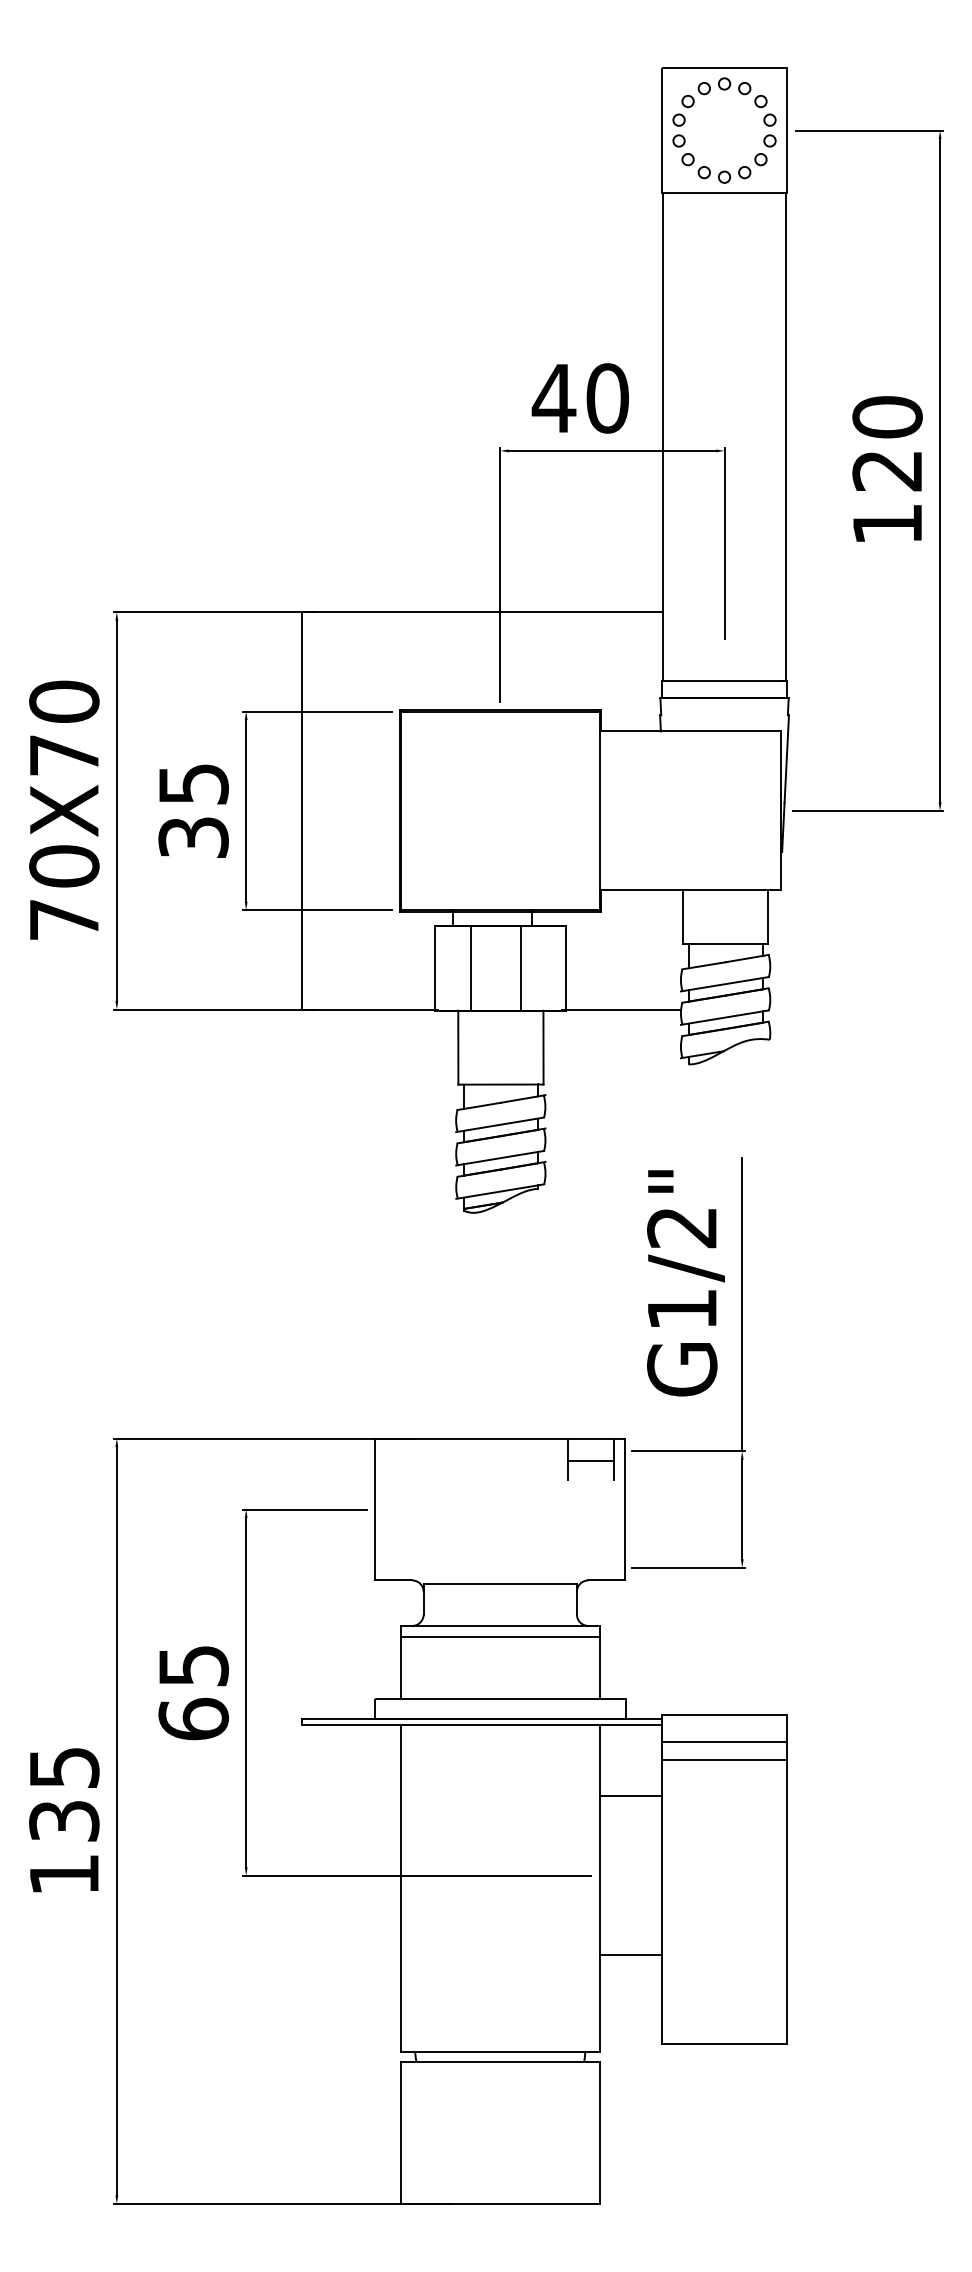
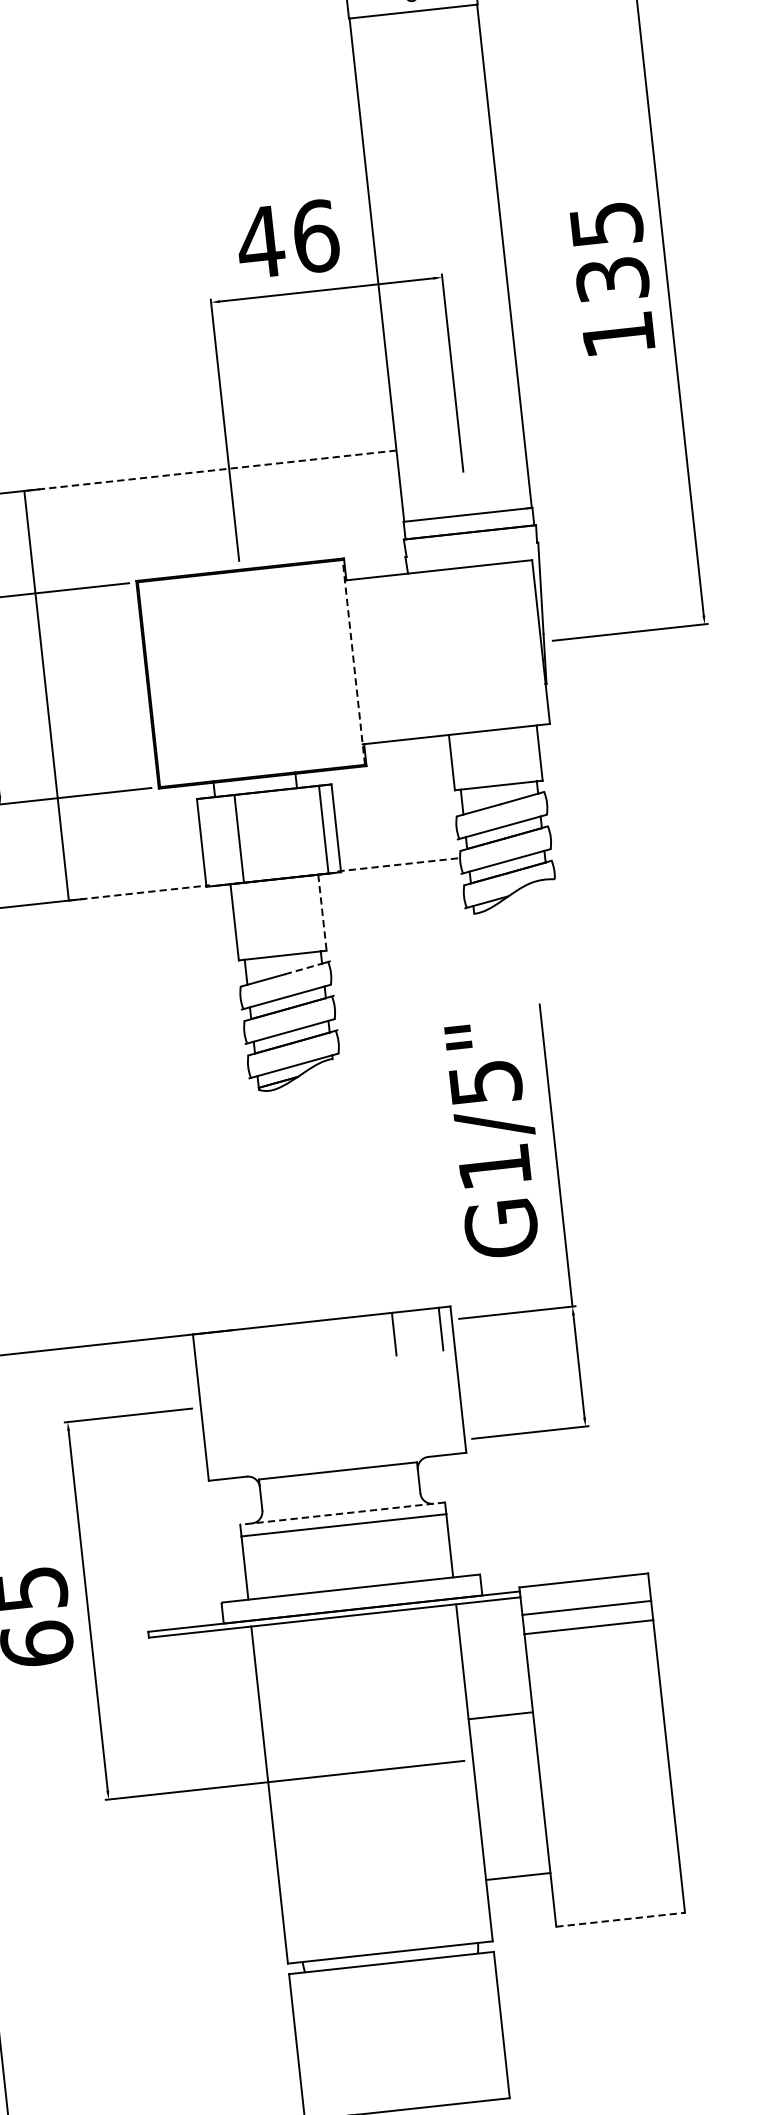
text: (607, 398) -> (315, 236), 40 -> 46
text: (887, 443) -> (609, 251), 120 -> 135
line: (482, 612) -> (210, 471), solid -> dashed
line: (599, 810) -> (353, 662), solid -> dashed
line: (521, 967) -> (323, 829), moved
line: (370, 1009) -> (139, 892), solid -> dashed
line: (622, 1009) -> (399, 864), solid -> dashed
line: (543, 1047) -> (322, 912), solid -> dashed
line: (519, 1099) -> (303, 968), solid -> dashed
text: (682, 1228) -> (485, 1083), G1/2" -> G1/5"
line: (590, 1461) -> (417, 1334), removed
line: (499, 1625) -> (341, 1513), solid -> dashed
line: (630, 1796) -> (500, 1716), moved
line: (630, 1955) -> (517, 1876), moved
line: (725, 2044) -> (621, 1919), solid -> dashed

